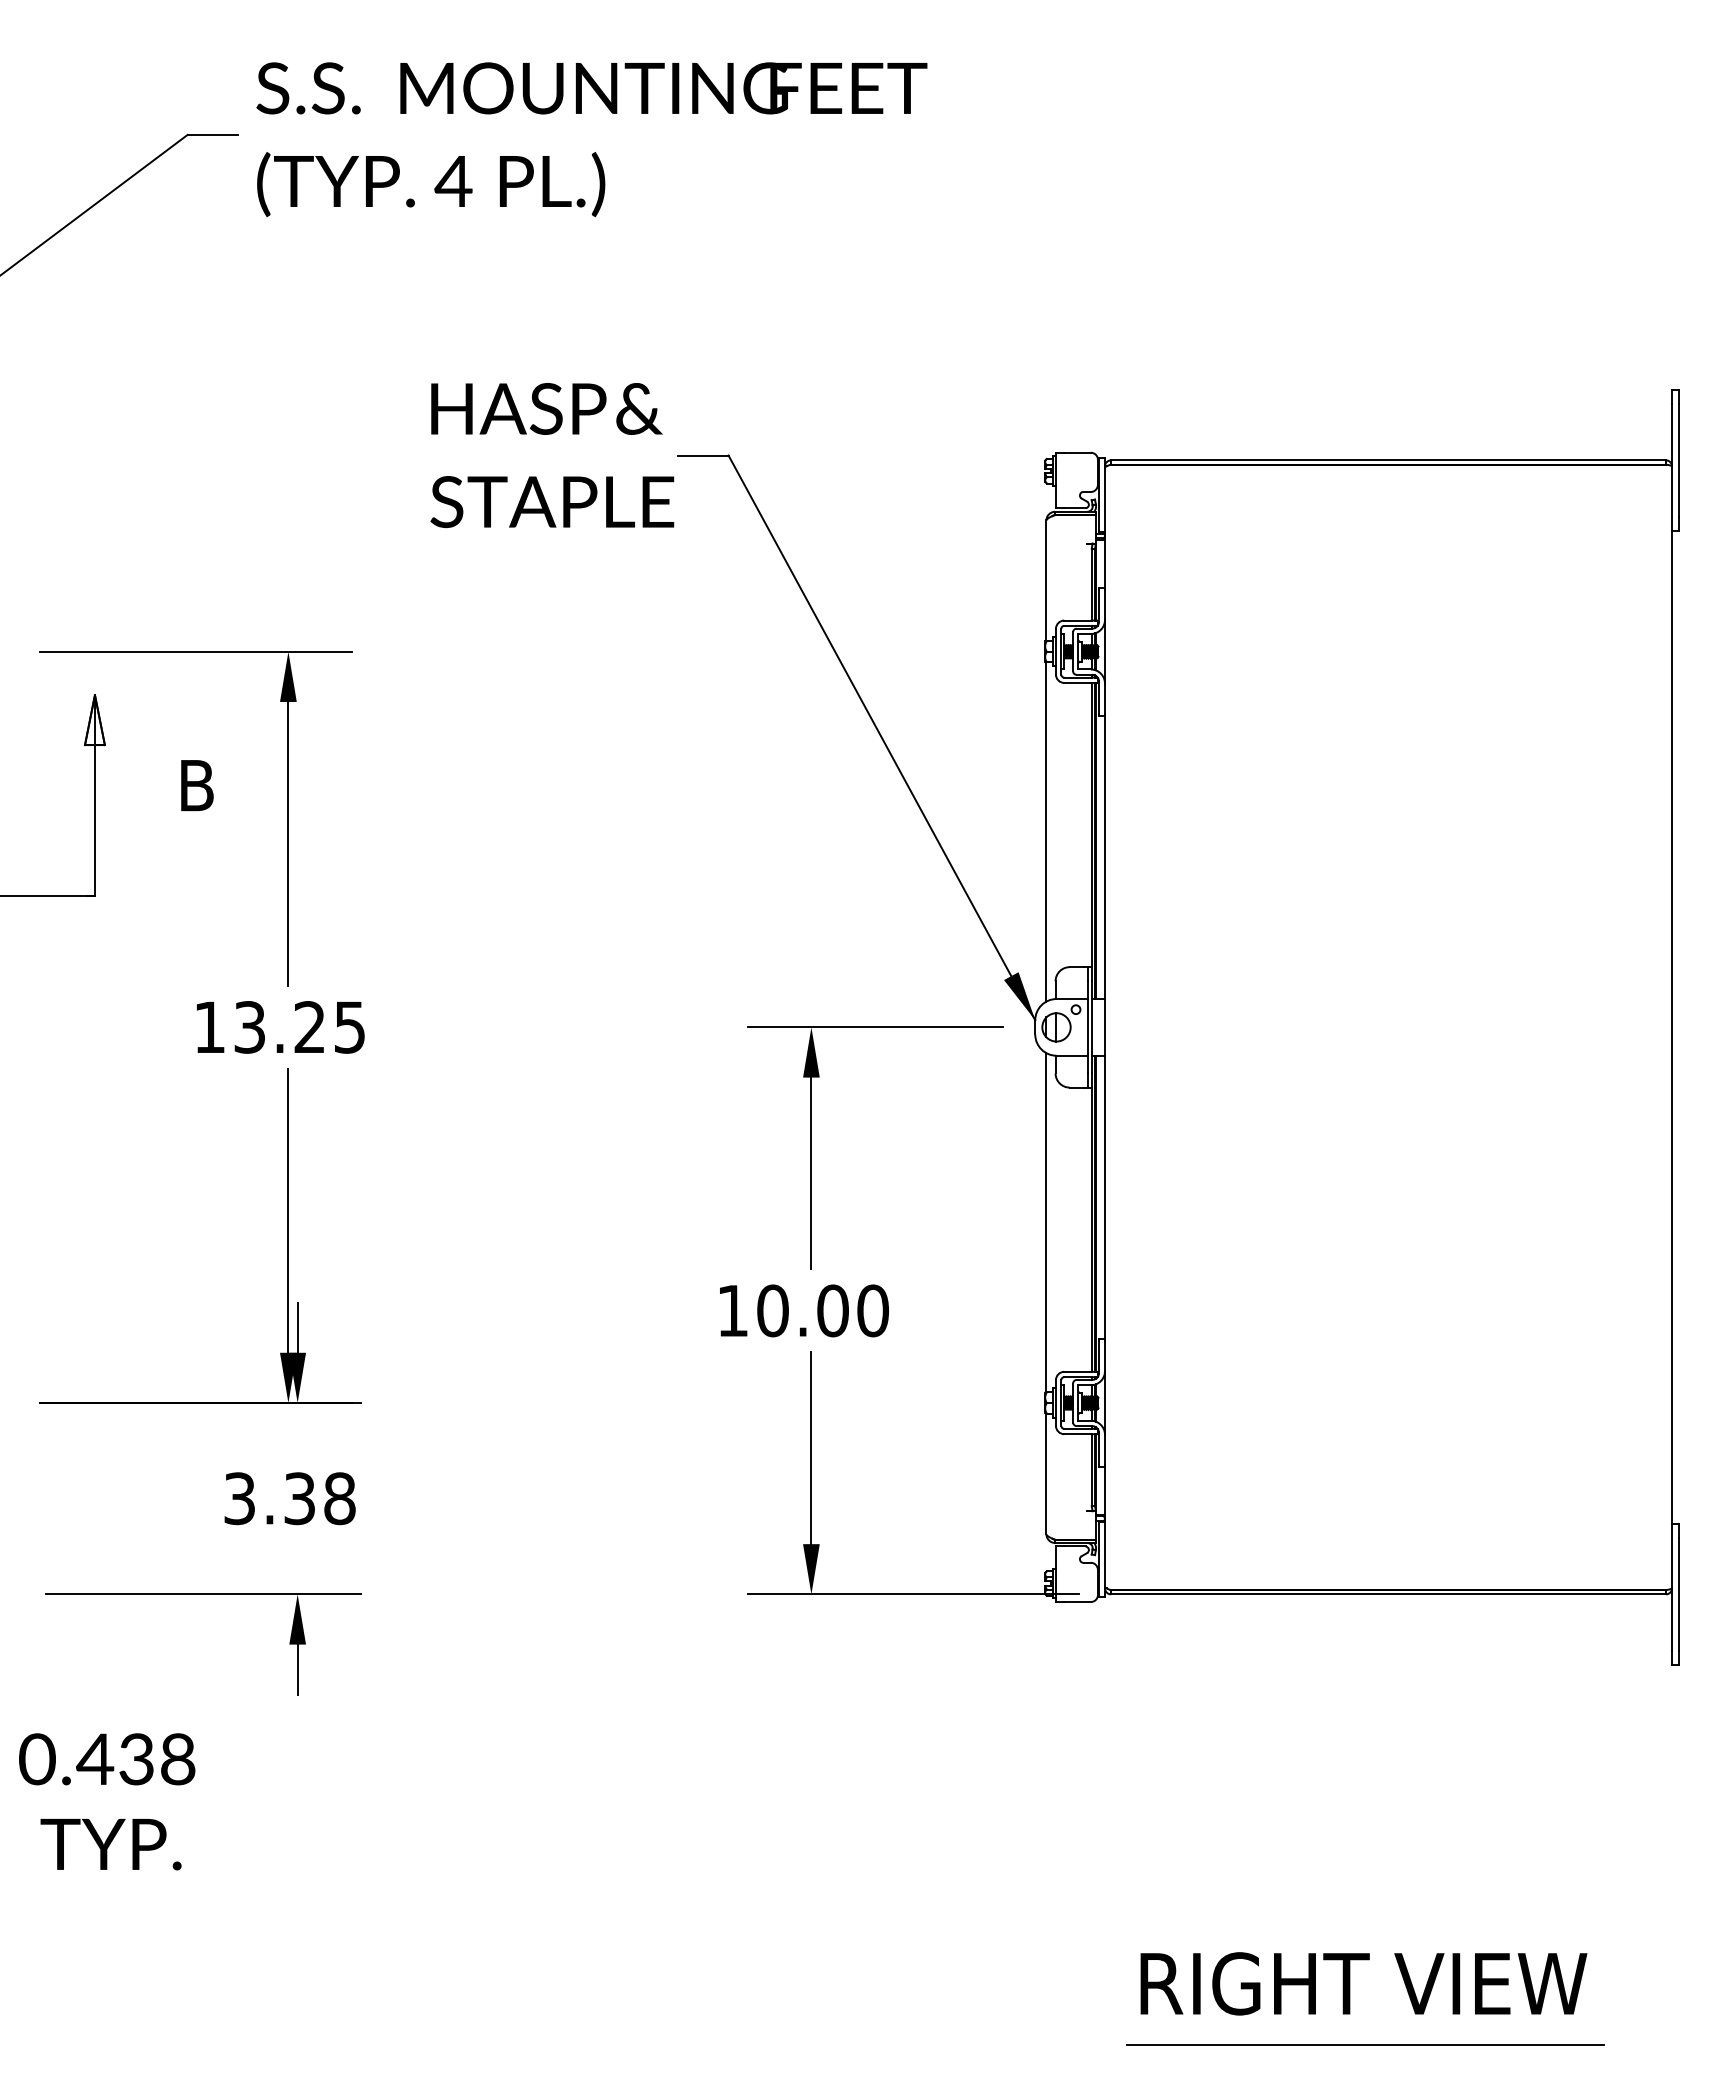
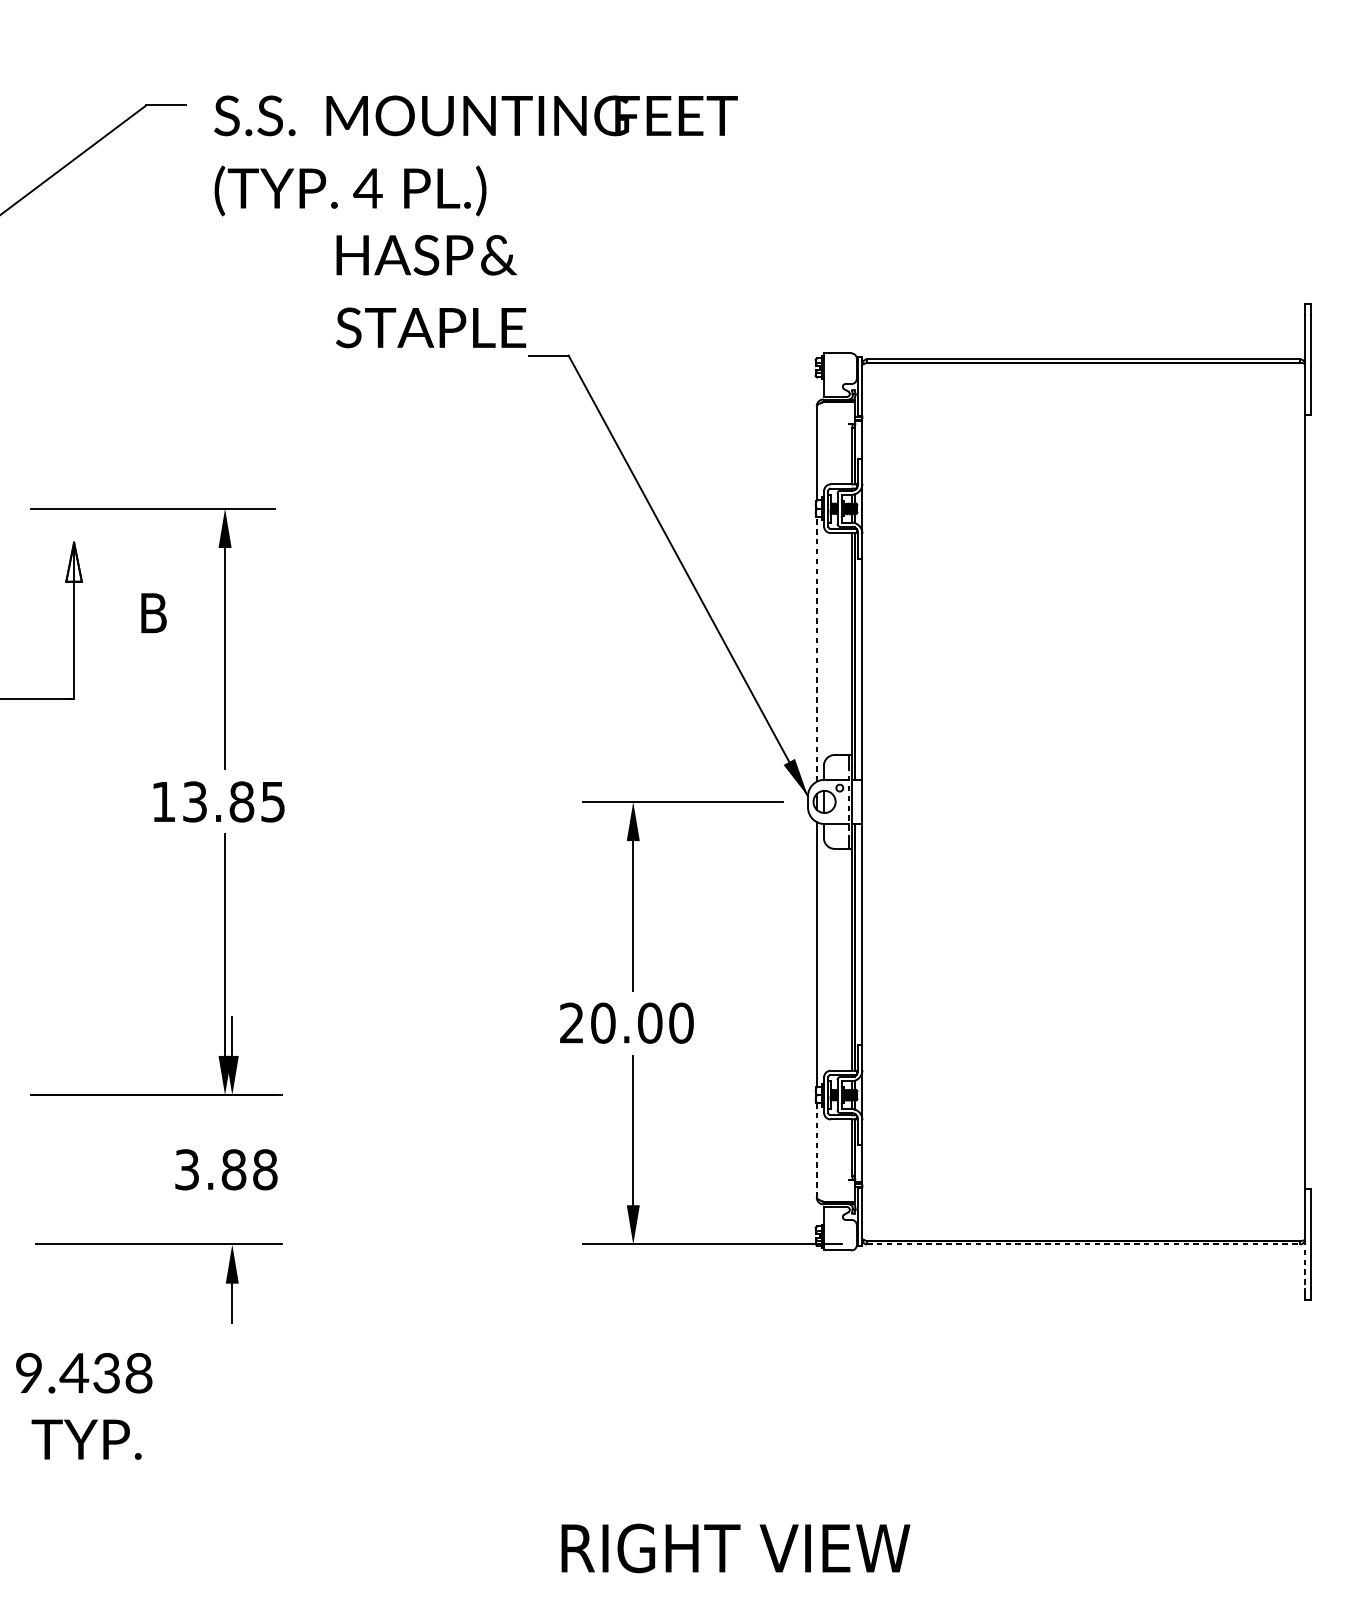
text: (591, 139) -> (475, 155), moved
text: (552, 455) -> (431, 291), moved
line: (1046, 831) -> (816, 649), solid -> dashed
text: (309, 1027) -> (241, 802), 13.25 -> 13.85
line: (1087, 1027) -> (848, 802), solid -> dashed
text: (732, 1310) -> (571, 1022), 10.00 -> 20.00
line: (1046, 1473) -> (816, 1150), solid -> dashed
text: (299, 1498) -> (233, 1169), 3.38 -> 3.88
line: (1388, 1594) -> (1083, 1244), solid -> dashed
line: (1672, 1620) -> (1305, 1264), solid -> dashed
text: (37, 1759) -> (29, 1373), 0.438 -> 9.438
text: (1363, 1983) -> (735, 1548), moved
line: (1365, 2044) -> (1065, 1595), removed

